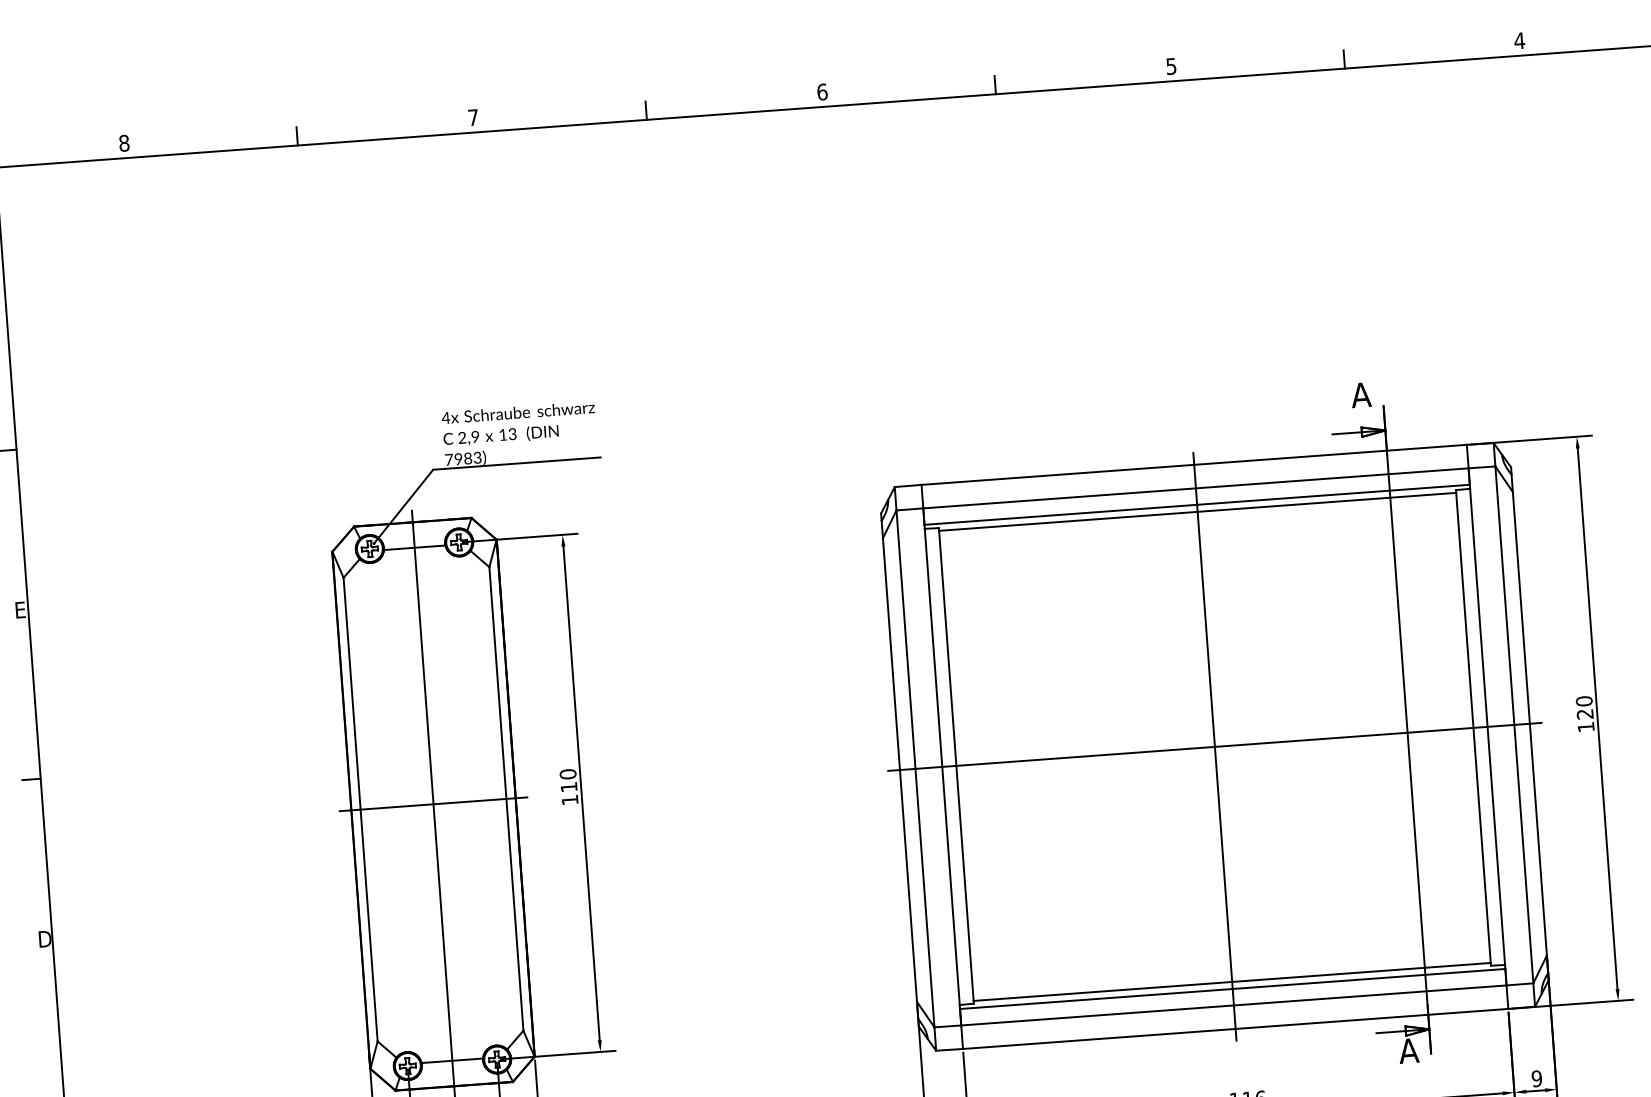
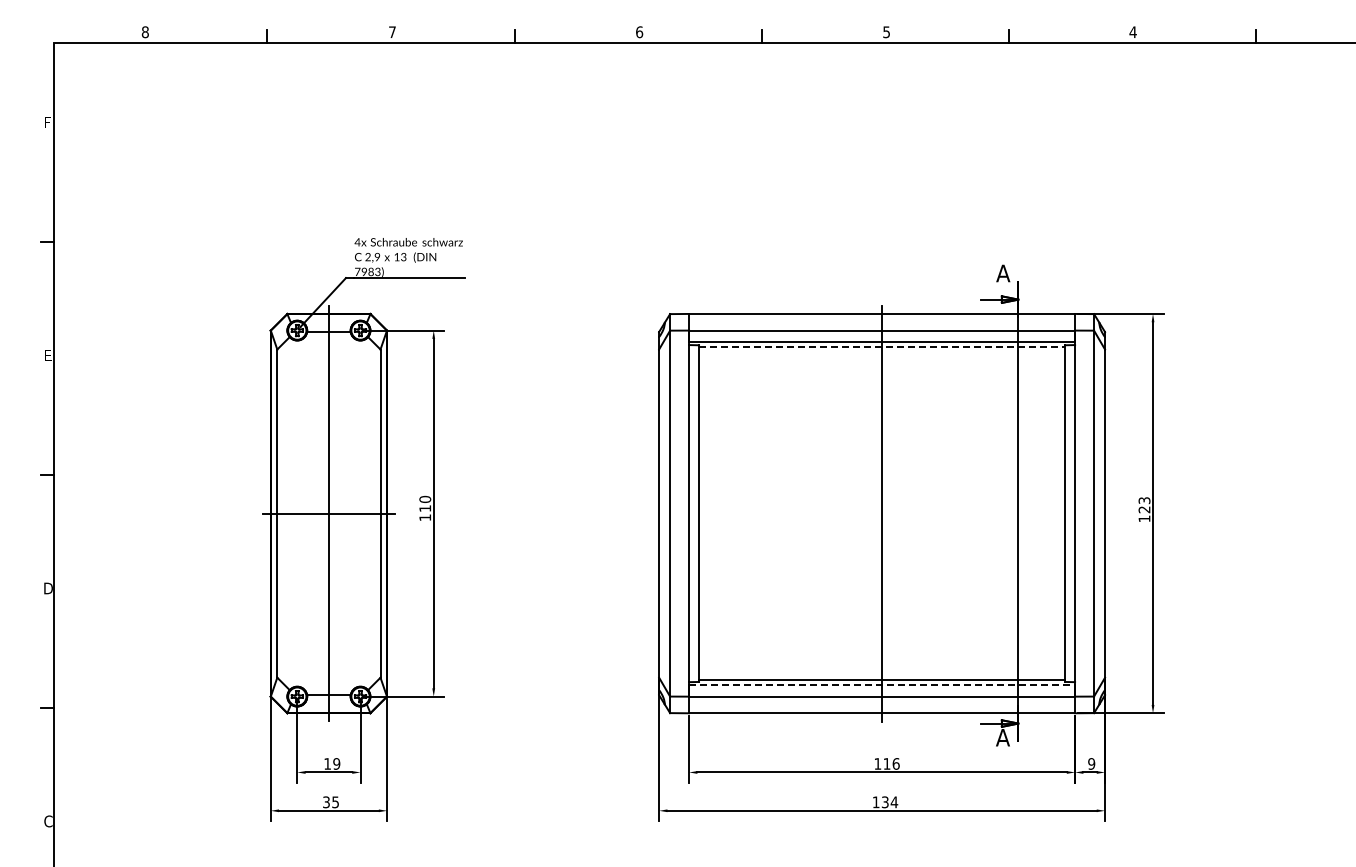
line: (1198, 512) -> (882, 347), solid -> dashed
text: (1584, 701) -> (1144, 500), 120 -> 123
line: (1214, 746) -> (881, 513), removed
line: (1233, 989) -> (882, 685), solid -> dashed

